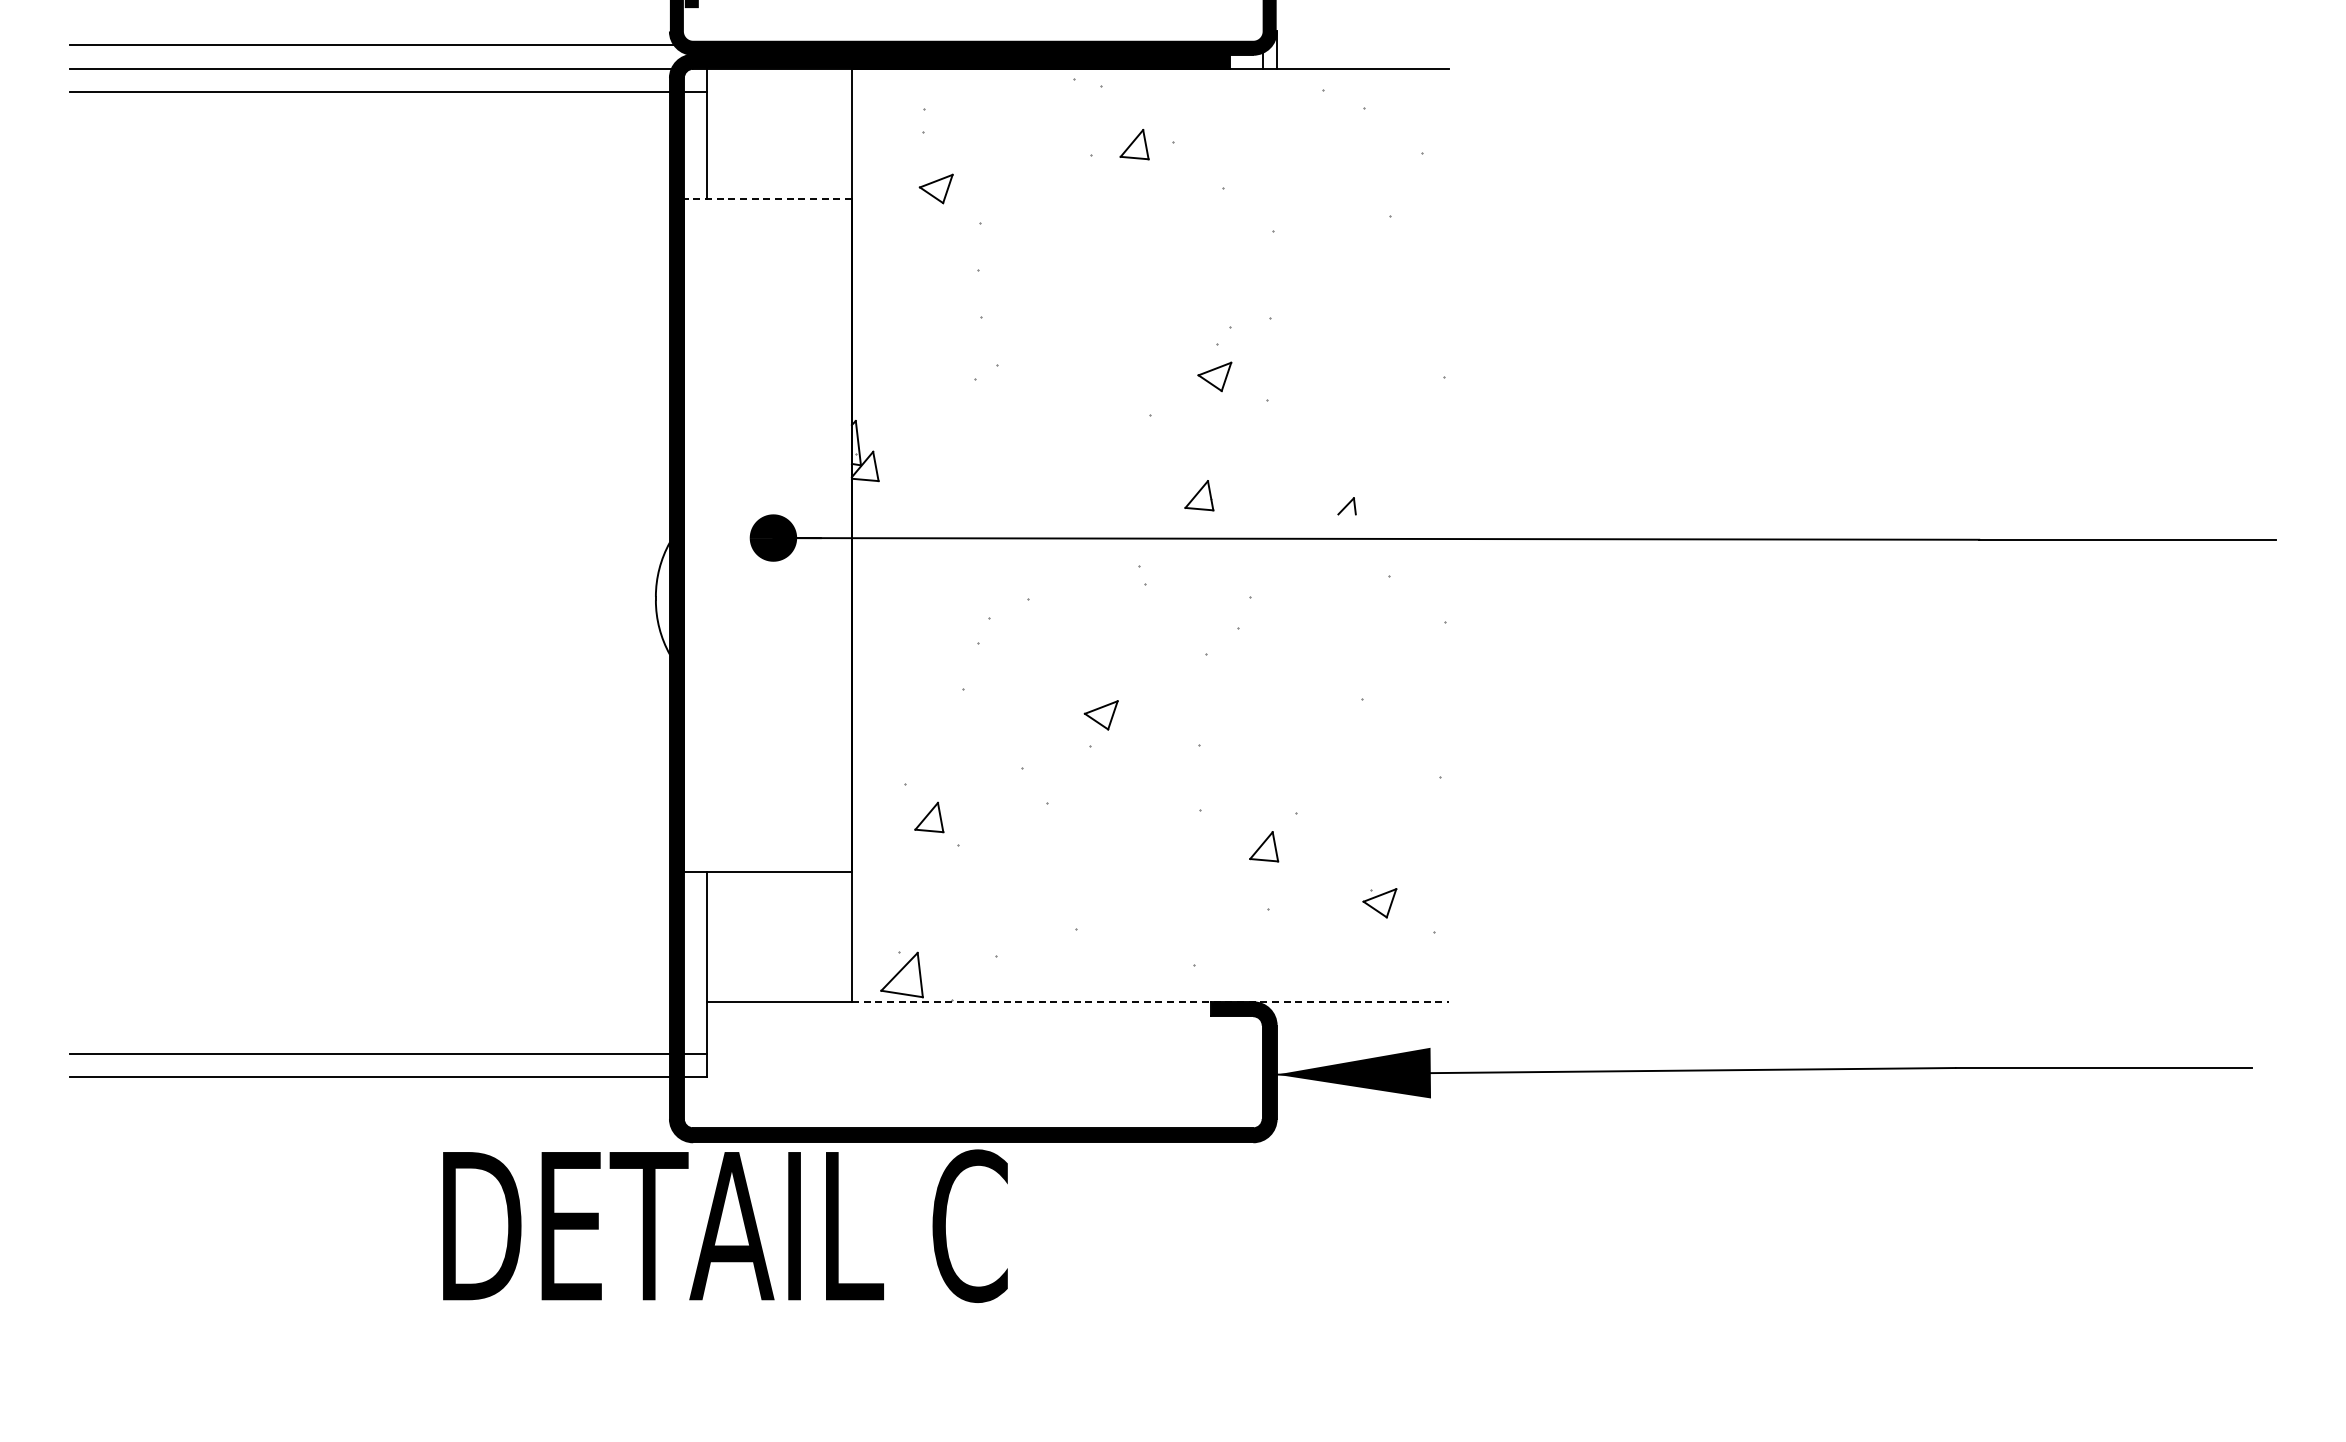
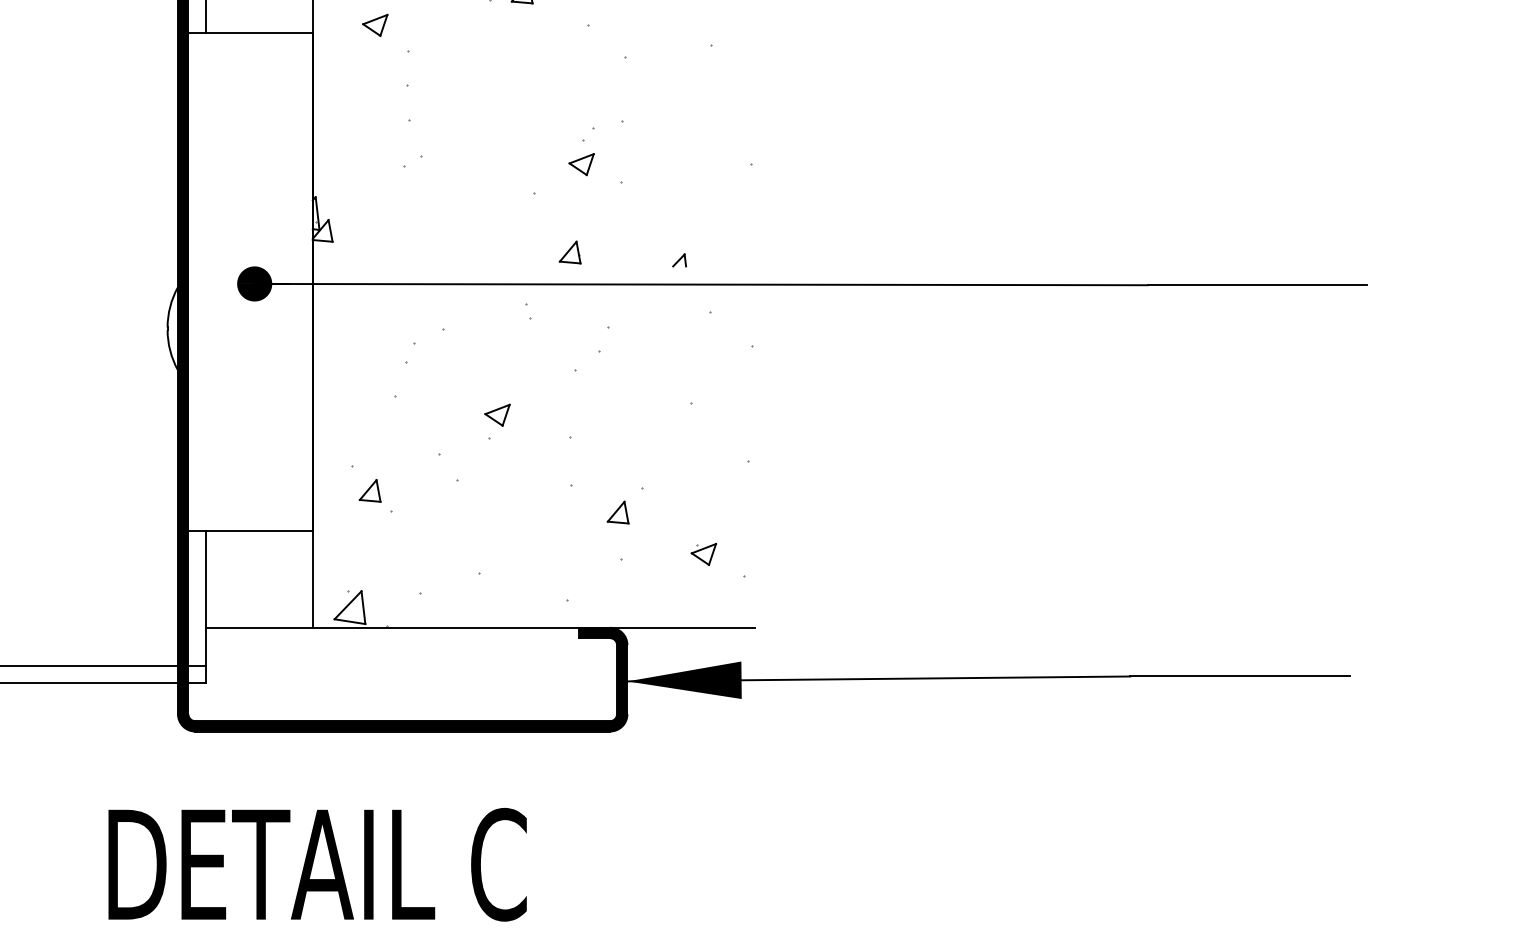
line: (767, 199) -> (250, 33), dashed -> solid
line: (1150, 1002) -> (533, 627), dashed -> solid
text: (725, 1225) -> (317, 864), moved

